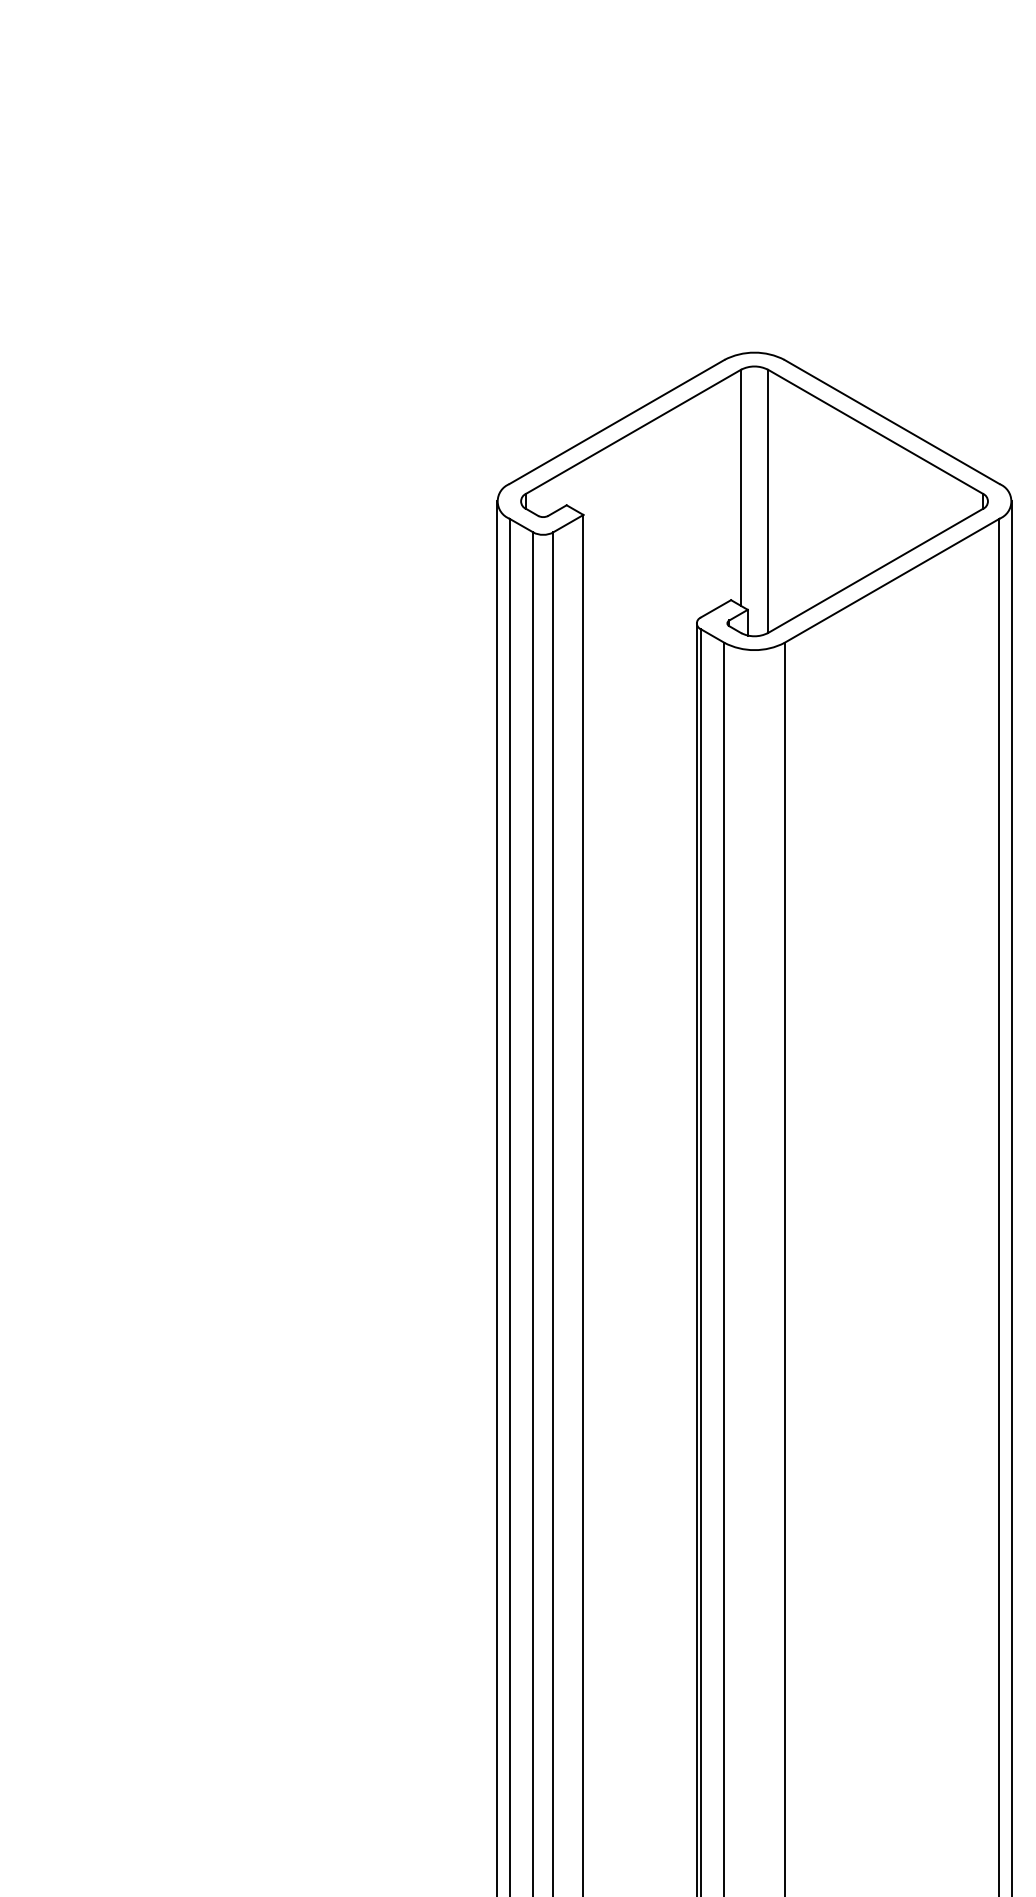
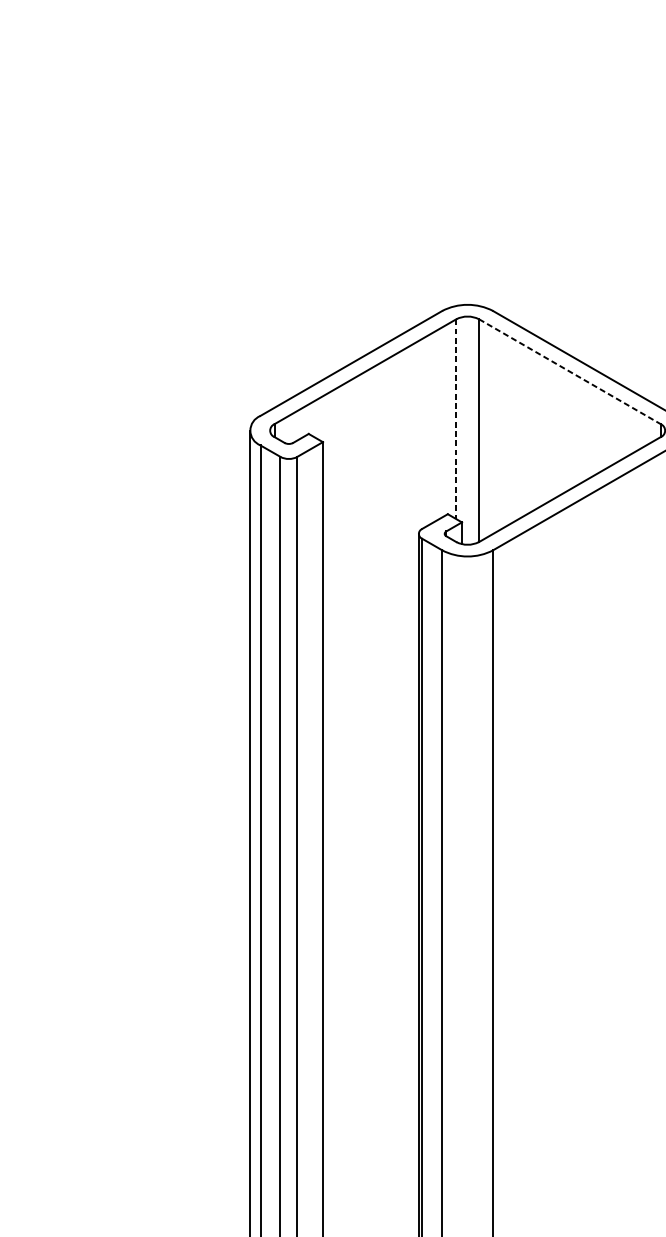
line: (875, 431) -> (570, 371), solid -> dashed
line: (741, 488) -> (456, 419), solid -> dashed

